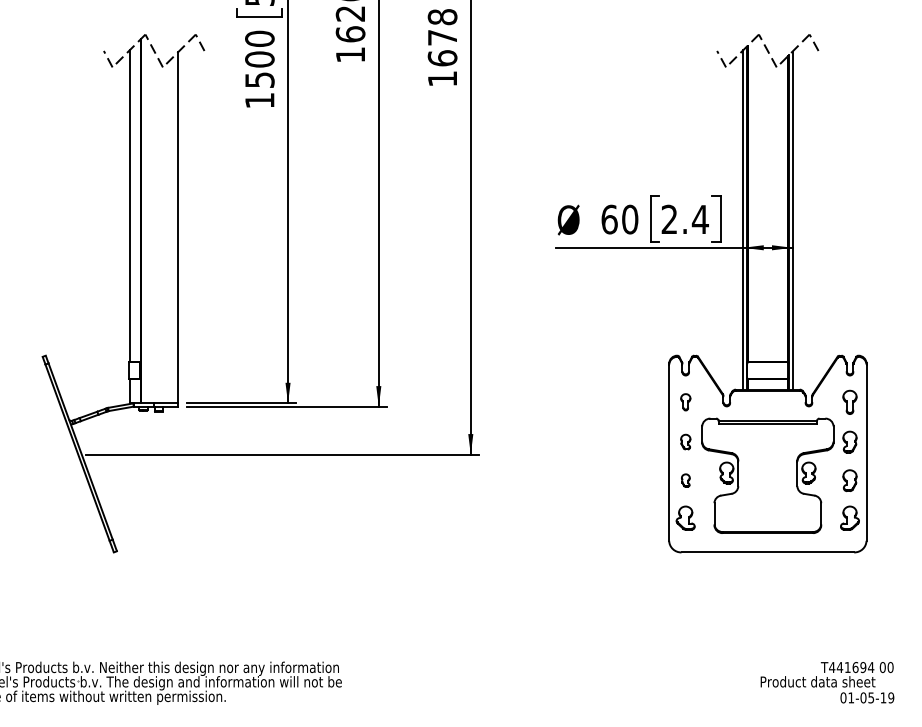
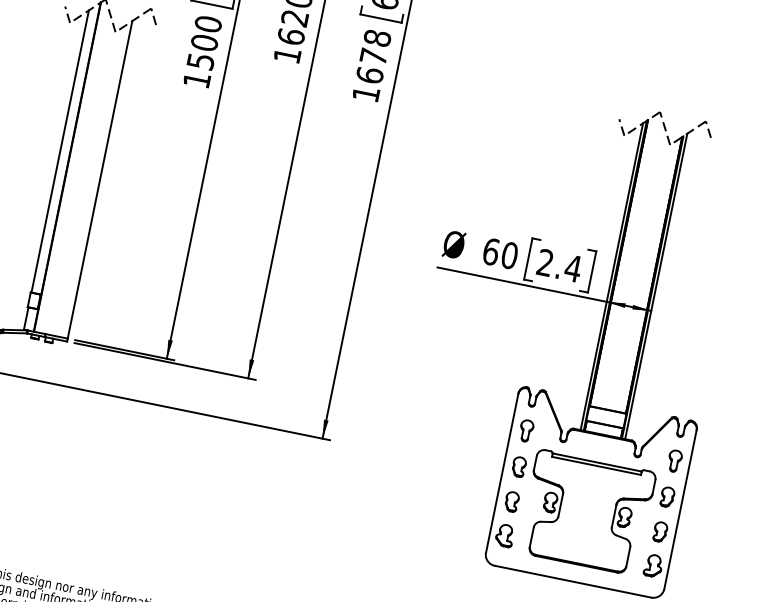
part: (685, 401) -> (526, 430), size x1.43
part: (685, 441) -> (518, 466), size x1.43
part: (685, 480) -> (511, 501), size x1.67

